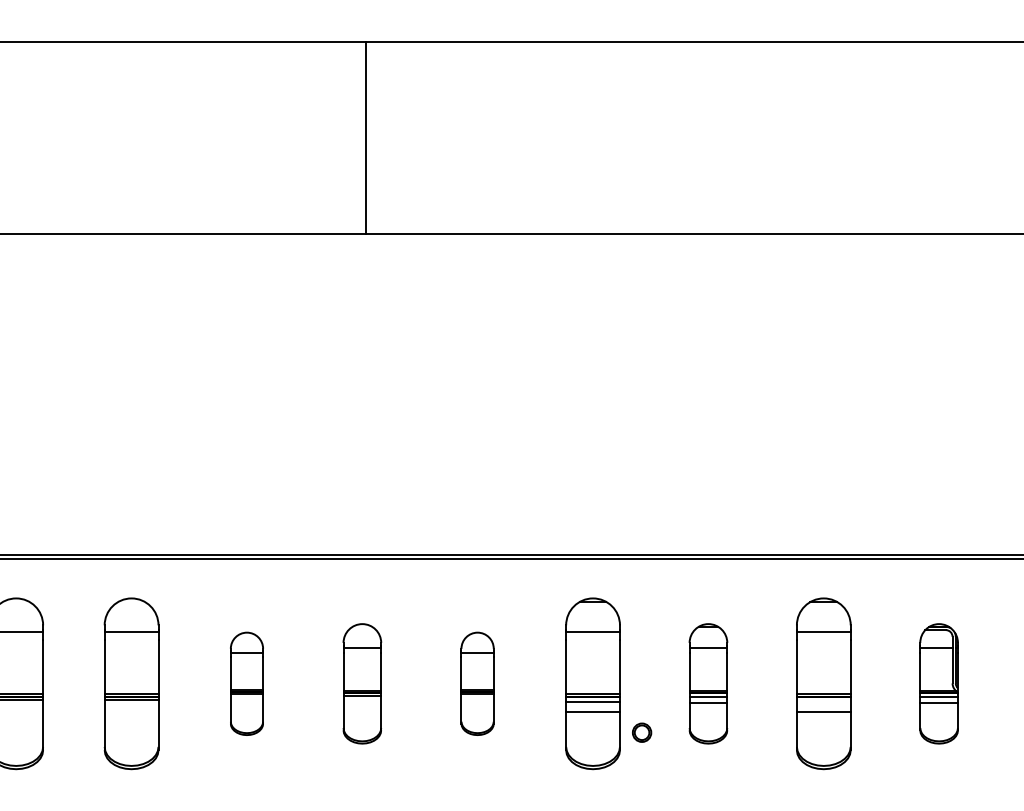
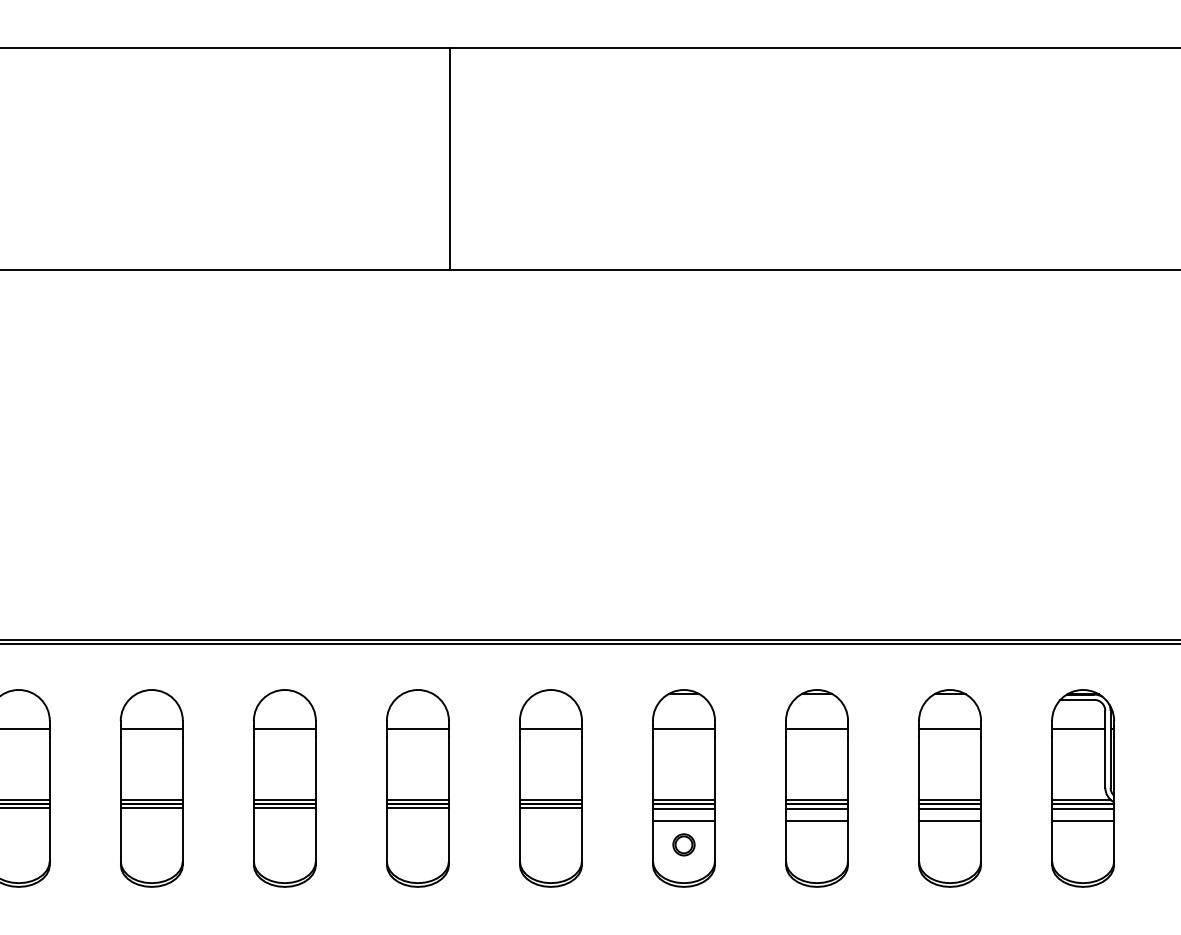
line: (365, 137) -> (450, 158), moved
part: (246, 683) -> (284, 788), size x1.67
part: (362, 683) -> (418, 788), size x1.43
part: (477, 683) -> (550, 788), size x1.67
part: (708, 683) -> (817, 788), size x1.43
part: (938, 683) -> (1082, 788), size x1.43
line: (823, 701) -> (949, 808), added
part: (642, 732) -> (684, 844), moved

